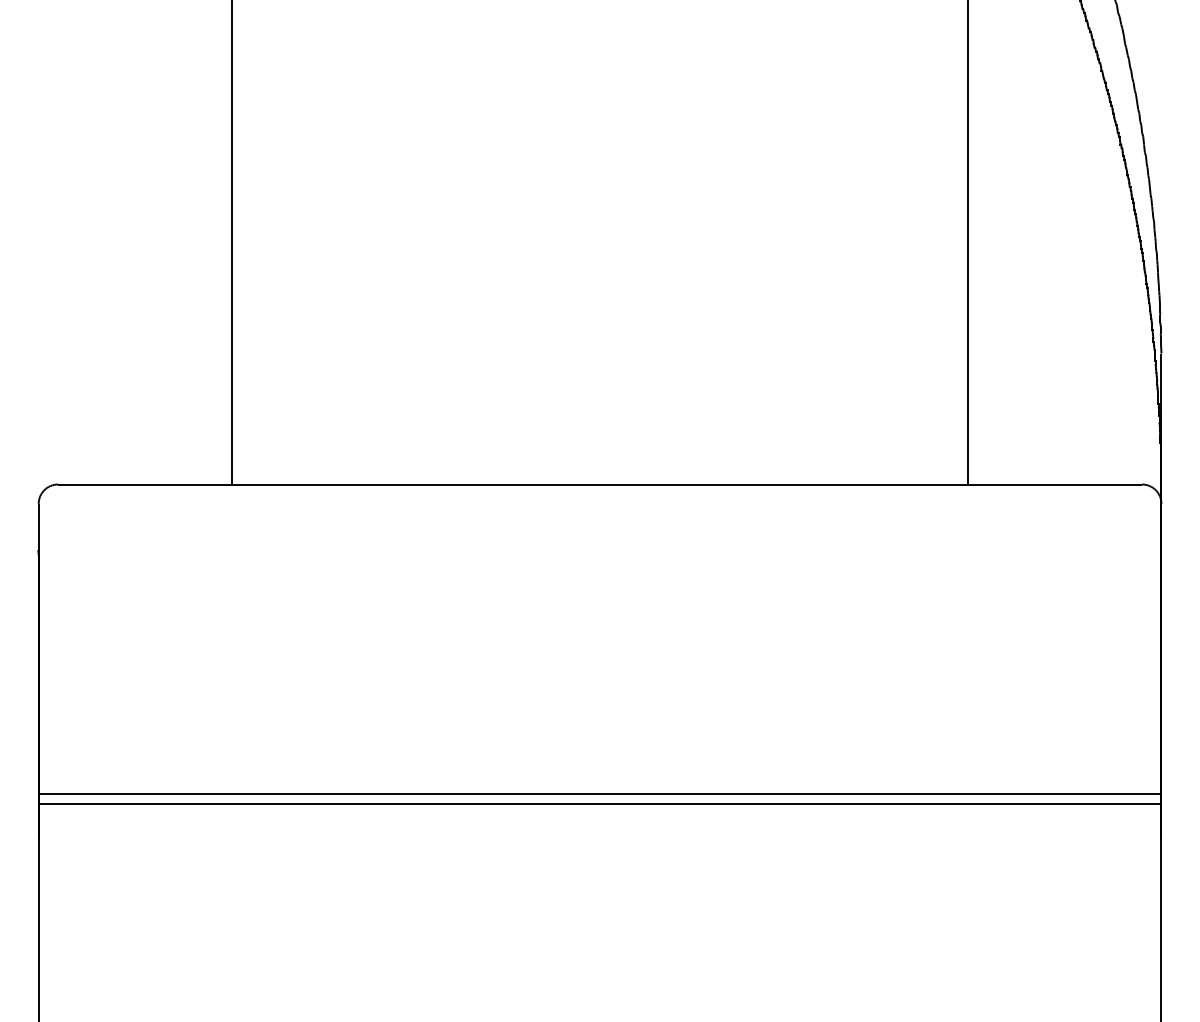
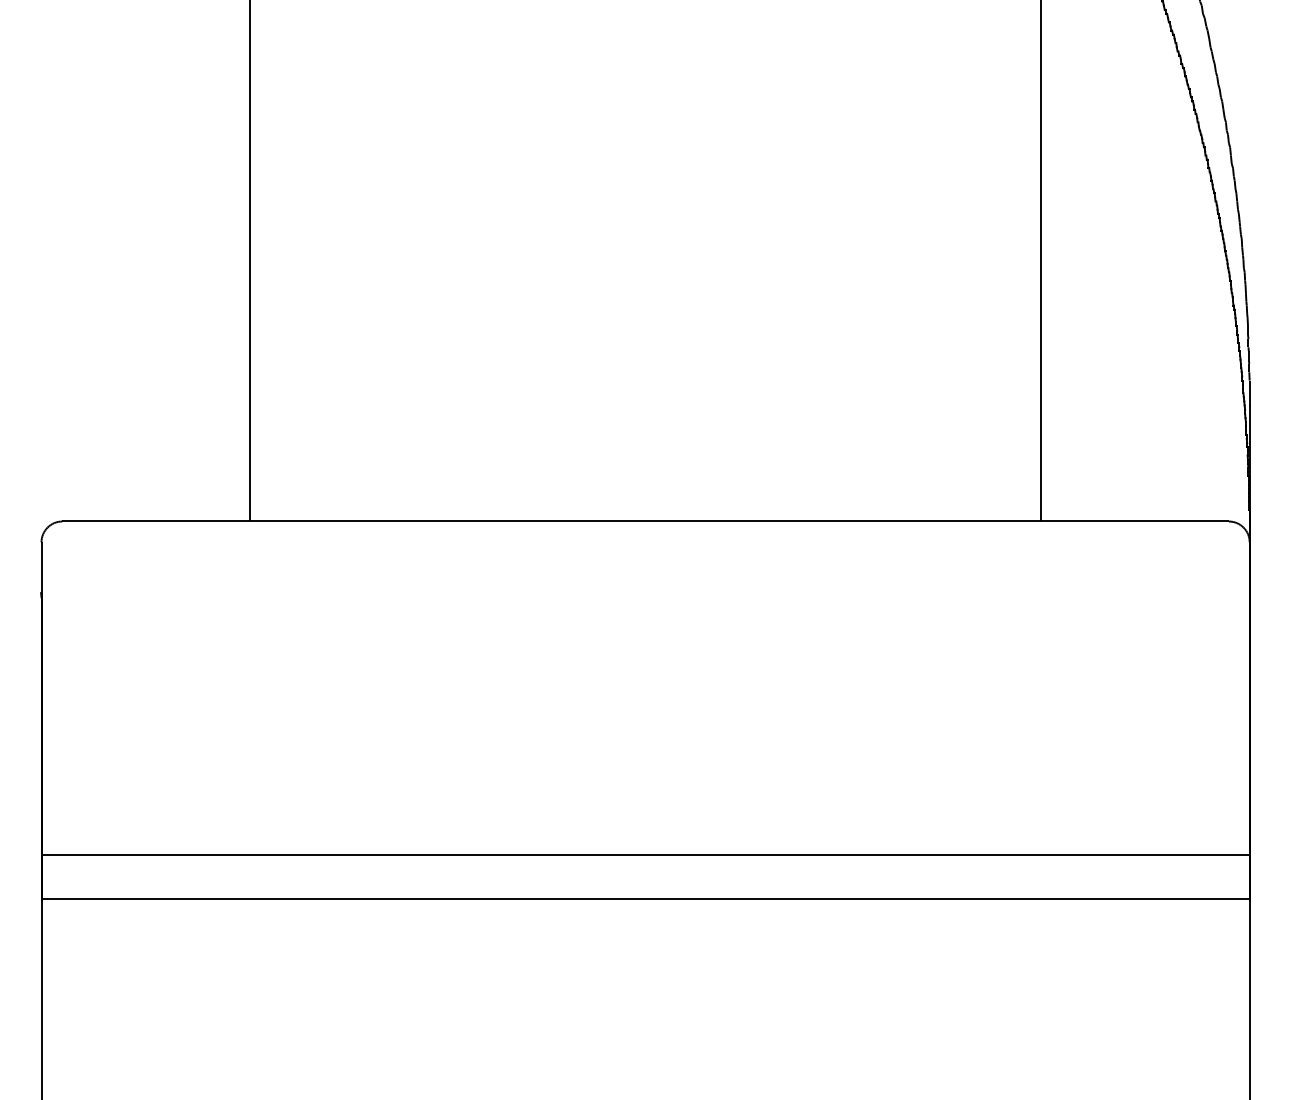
line: (600, 804) -> (645, 899), moved

